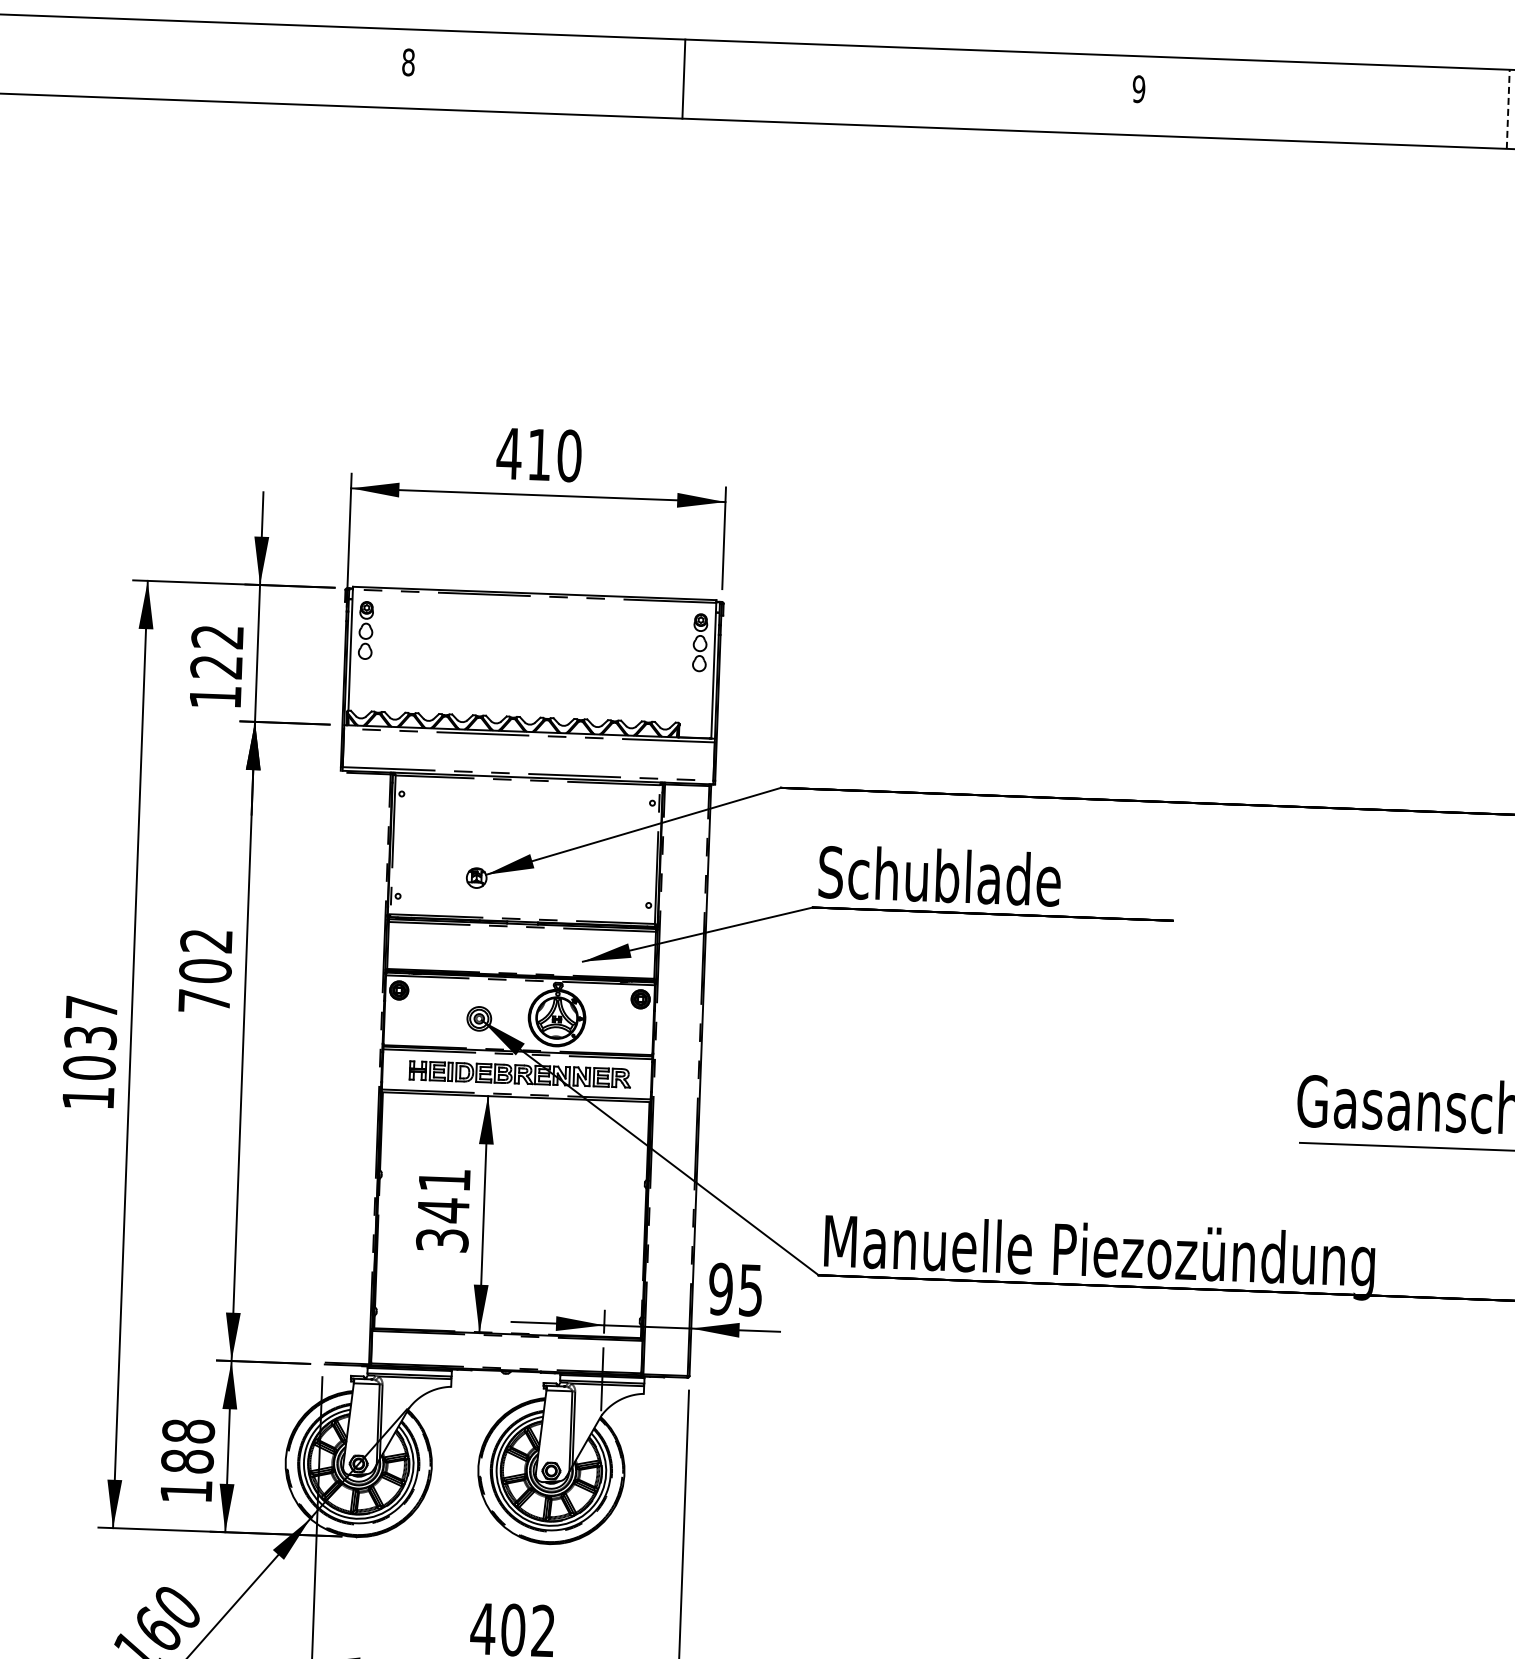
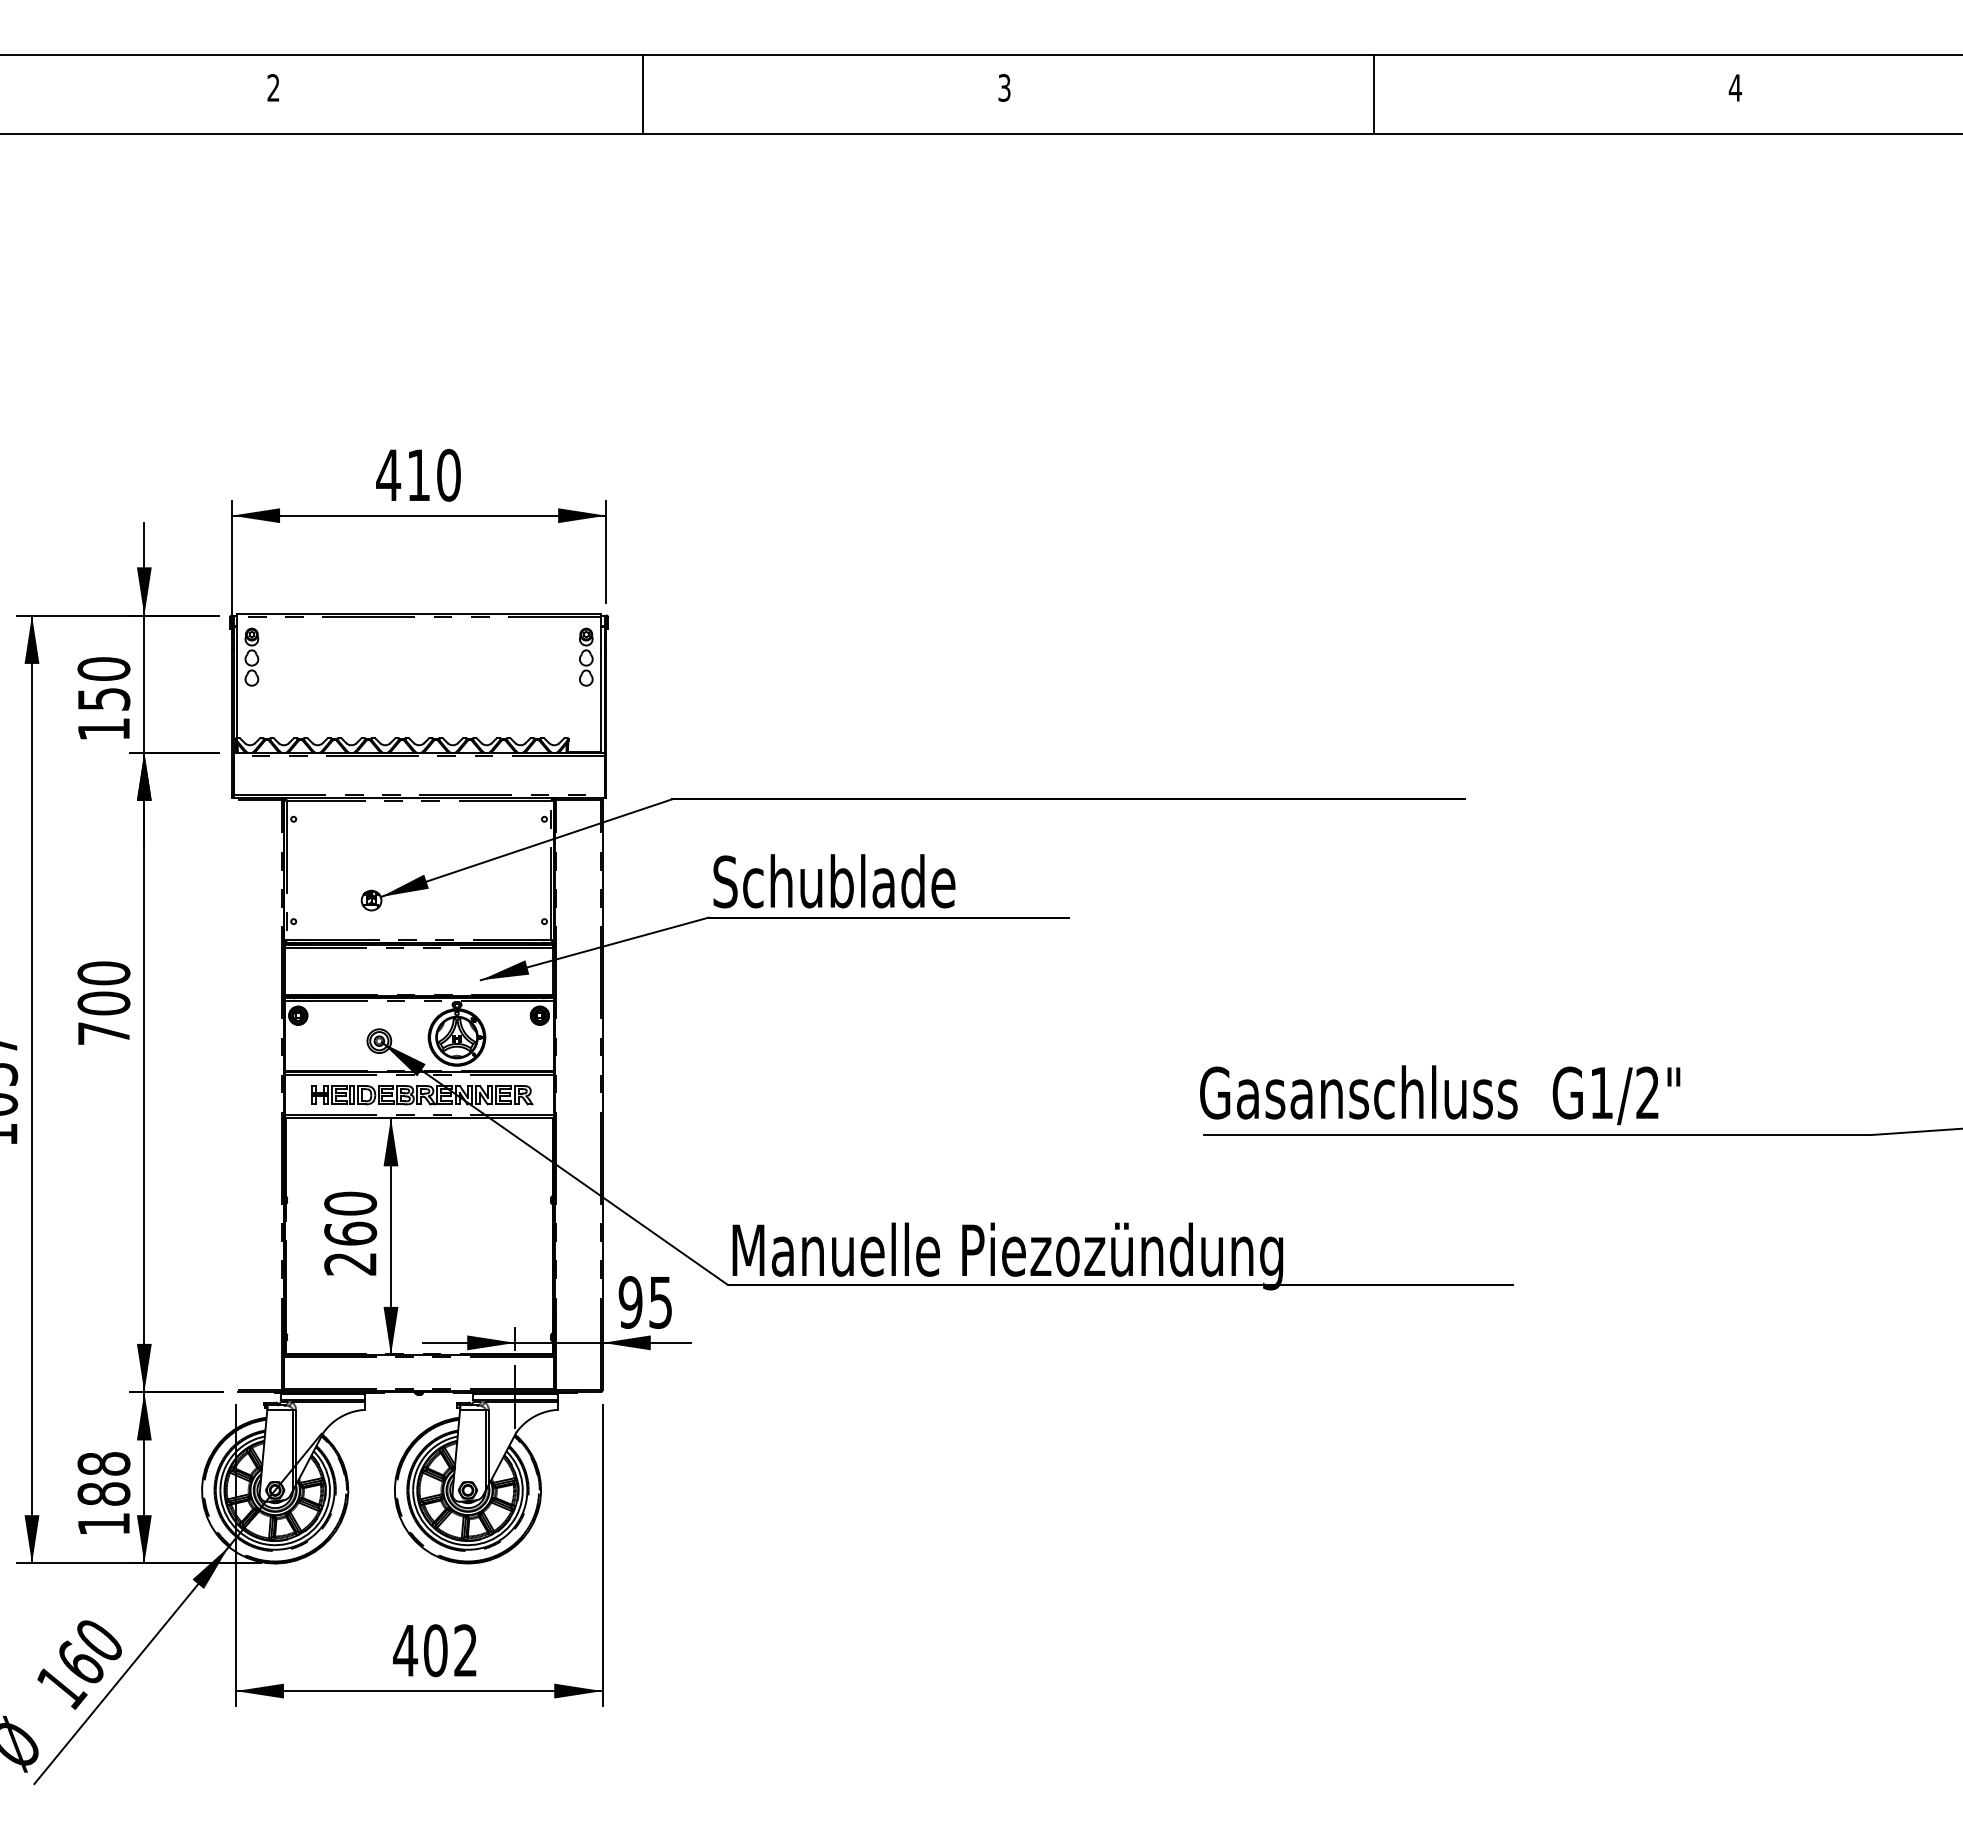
text: (408, 61) -> (273, 87), 8 -> 2
line: (684, 79) -> (643, 94), moved
text: (1138, 88) -> (1004, 87), 9 -> 3
line: (1508, 109) -> (1374, 94), dashed -> solid
text: (216, 651) -> (103, 683), 122 -> 150
text: (206, 941) -> (103, 973), 702 -> 700
text: (443, 1210) -> (350, 1233), 341 -> 260

